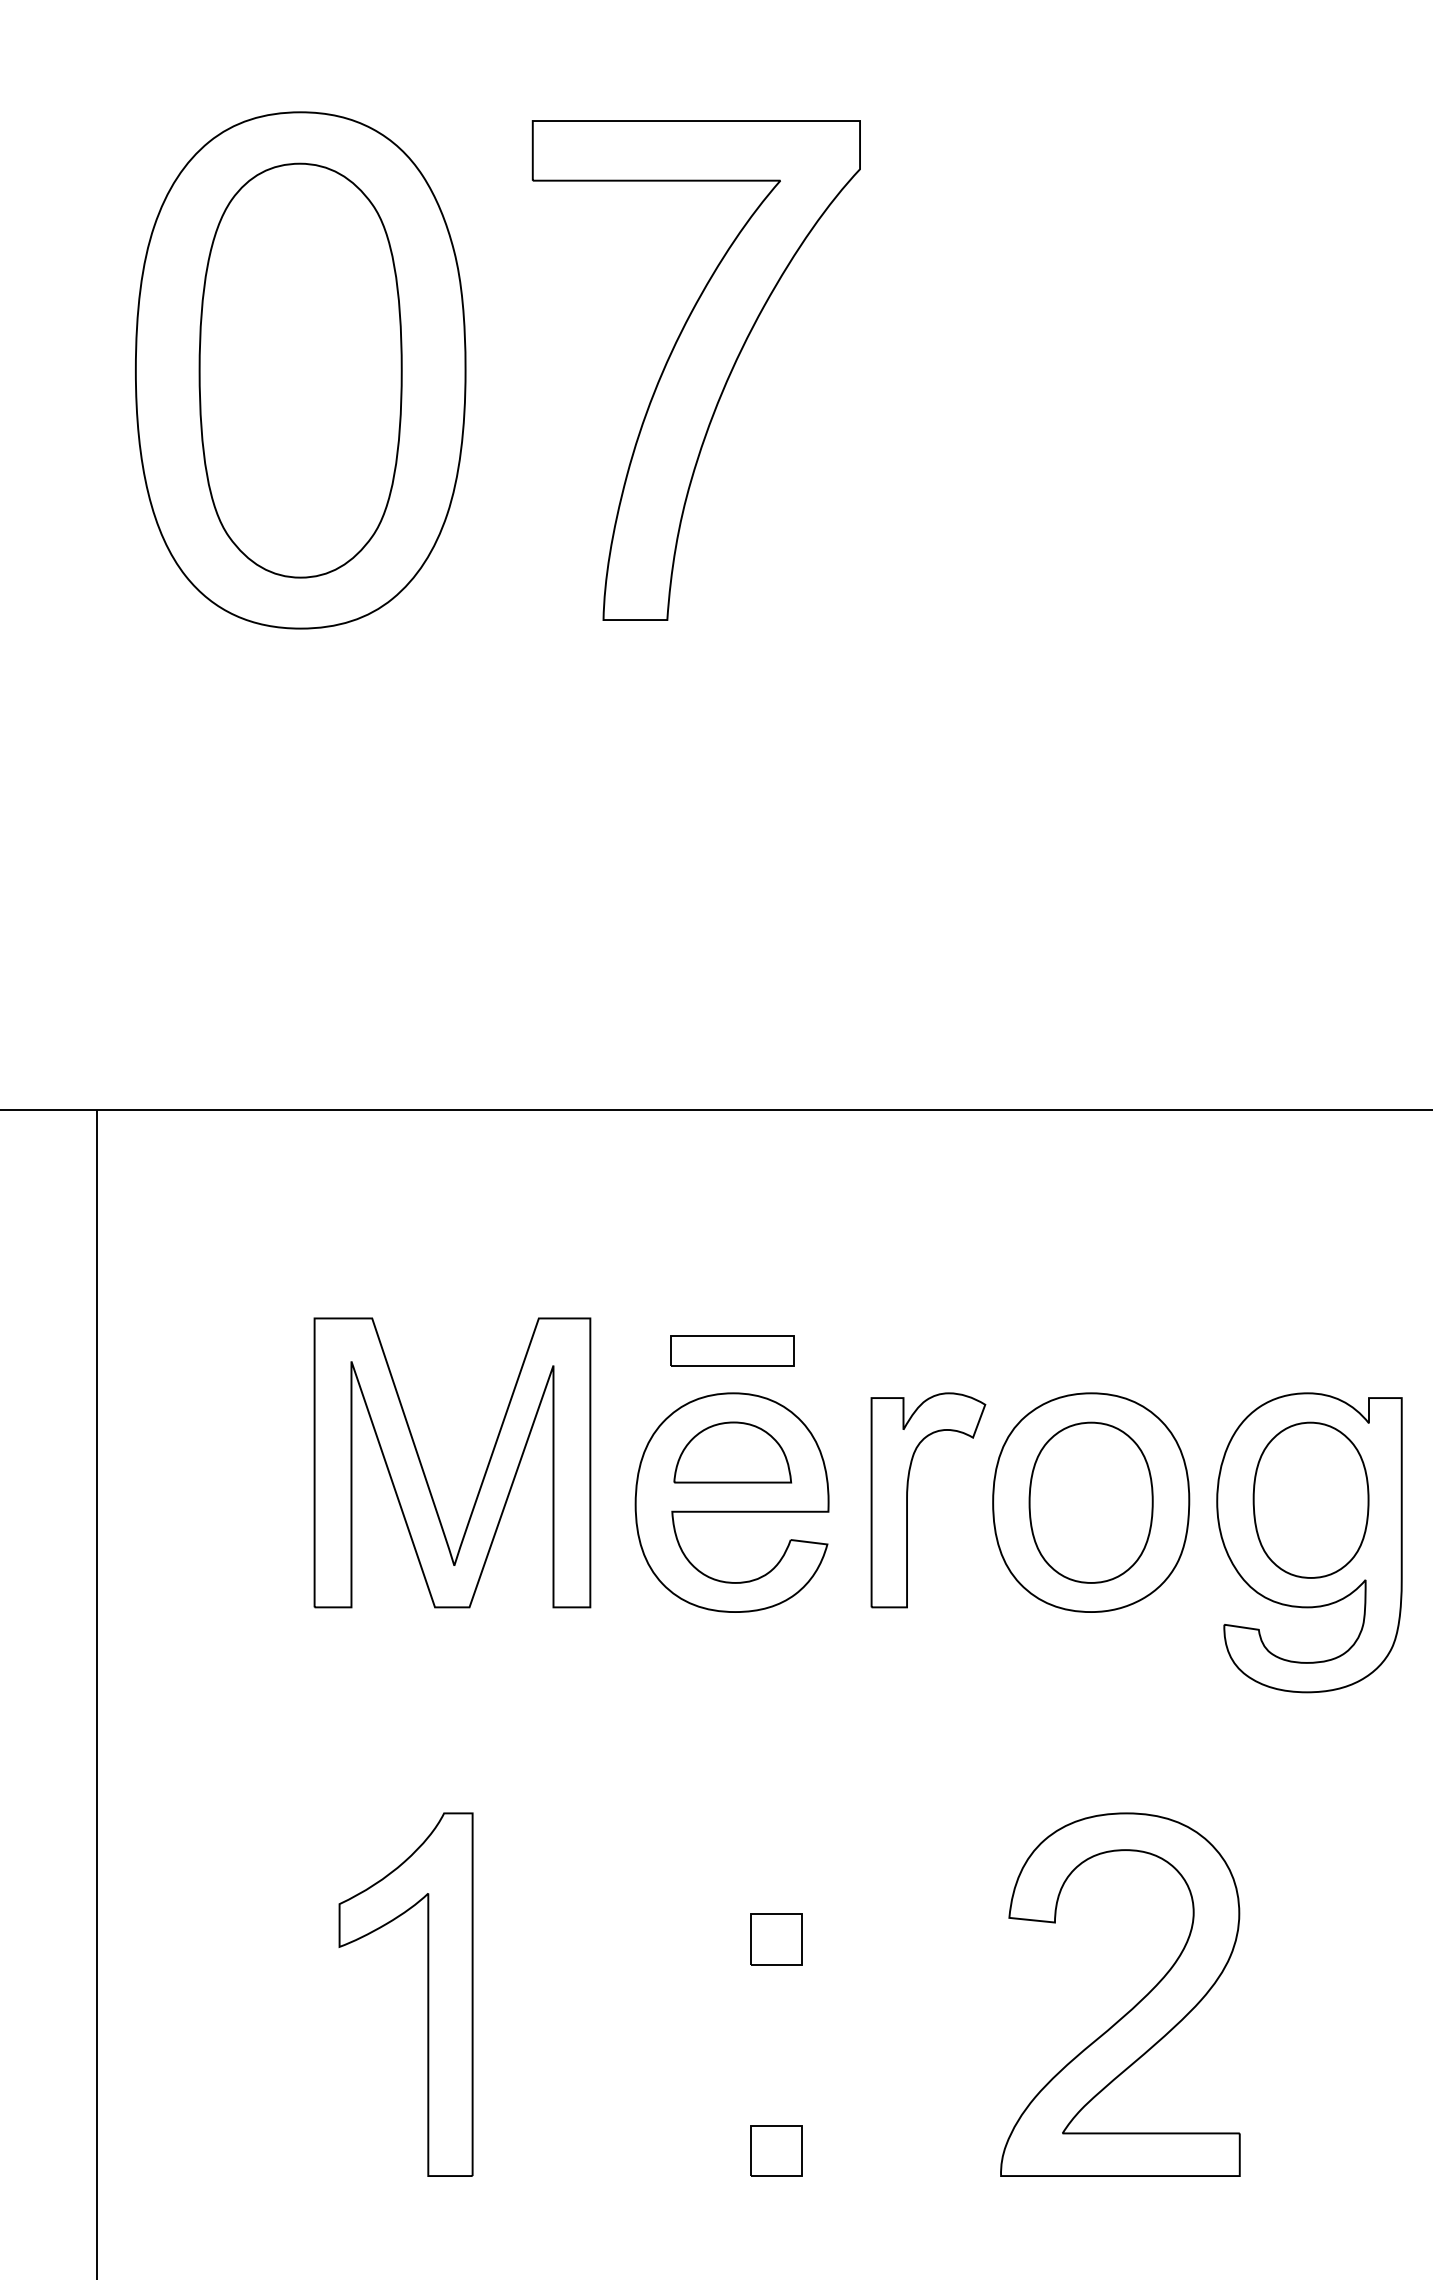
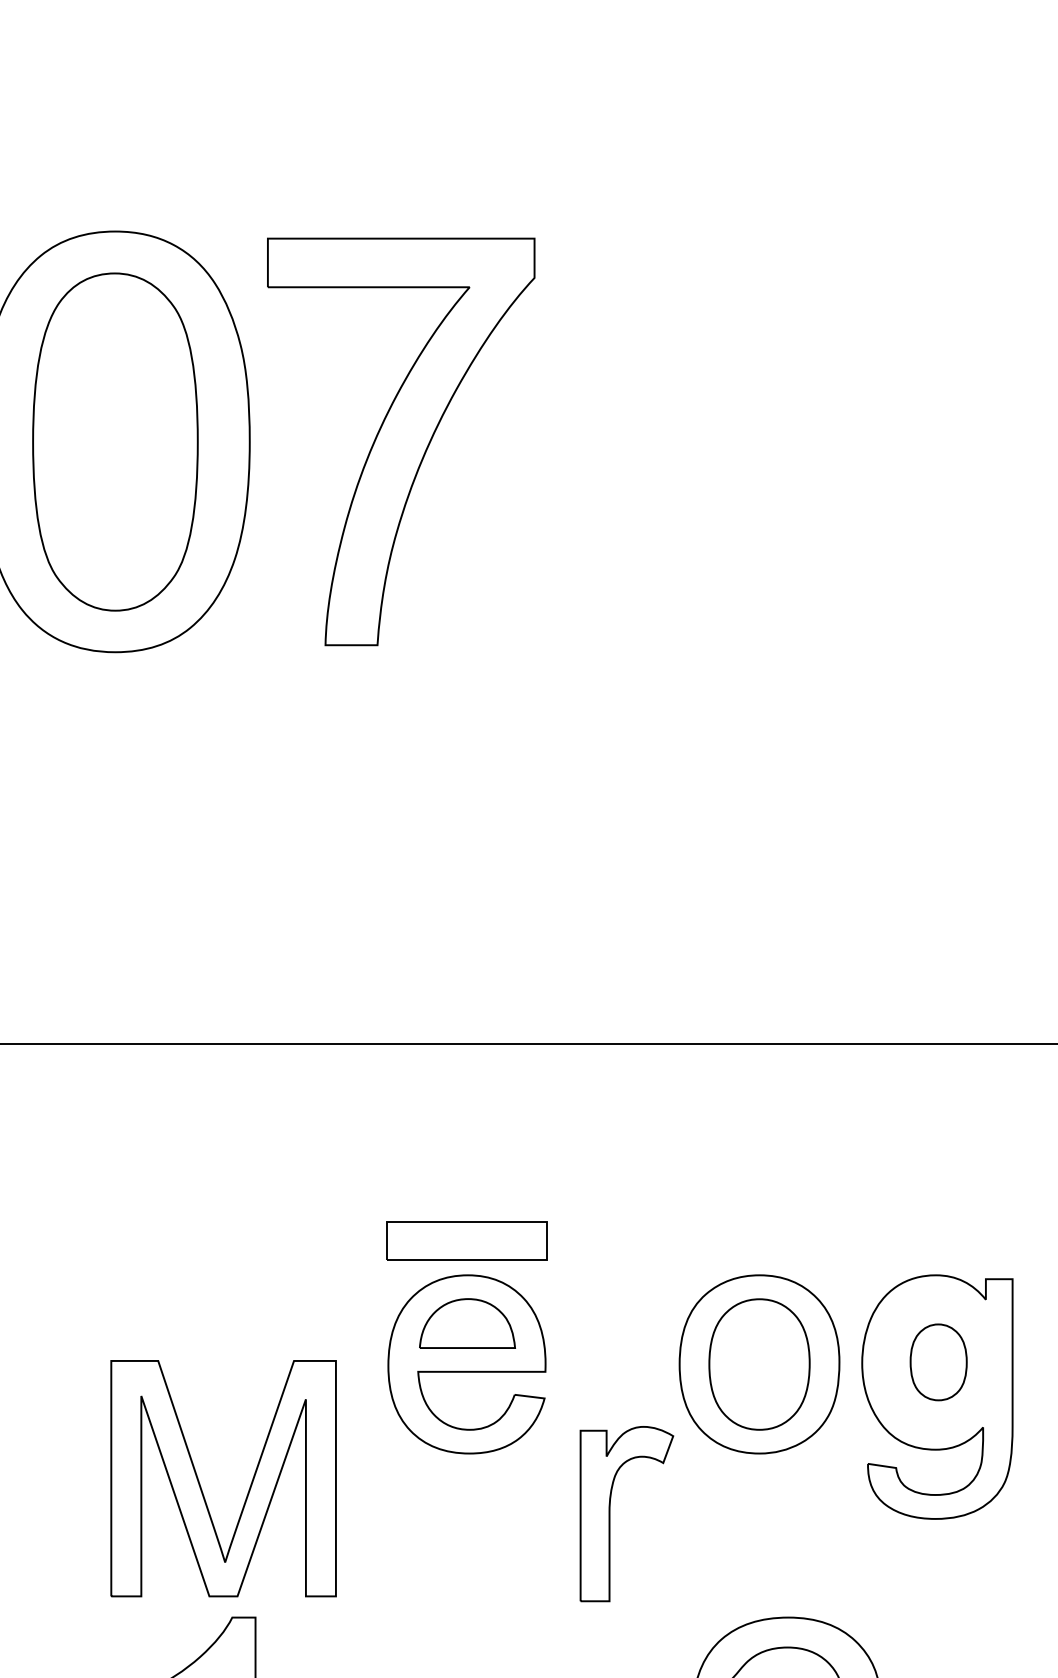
part: (695, 370) -> (400, 441), moved
part: (732, 1350) -> (467, 1240), size x1.6
part: (424, 1471) -> (200, 1485), moved
part: (1310, 1499) -> (938, 1361), size x0.6
part: (907, 1500) -> (609, 1514), moved

